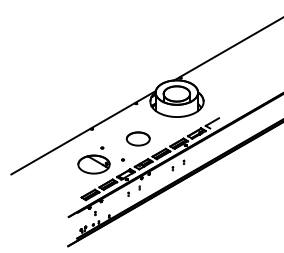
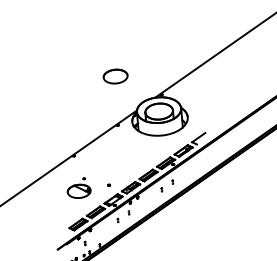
part: (137, 138) -> (114, 76), moved
part: (93, 160) -> (78, 188), size x0.7

